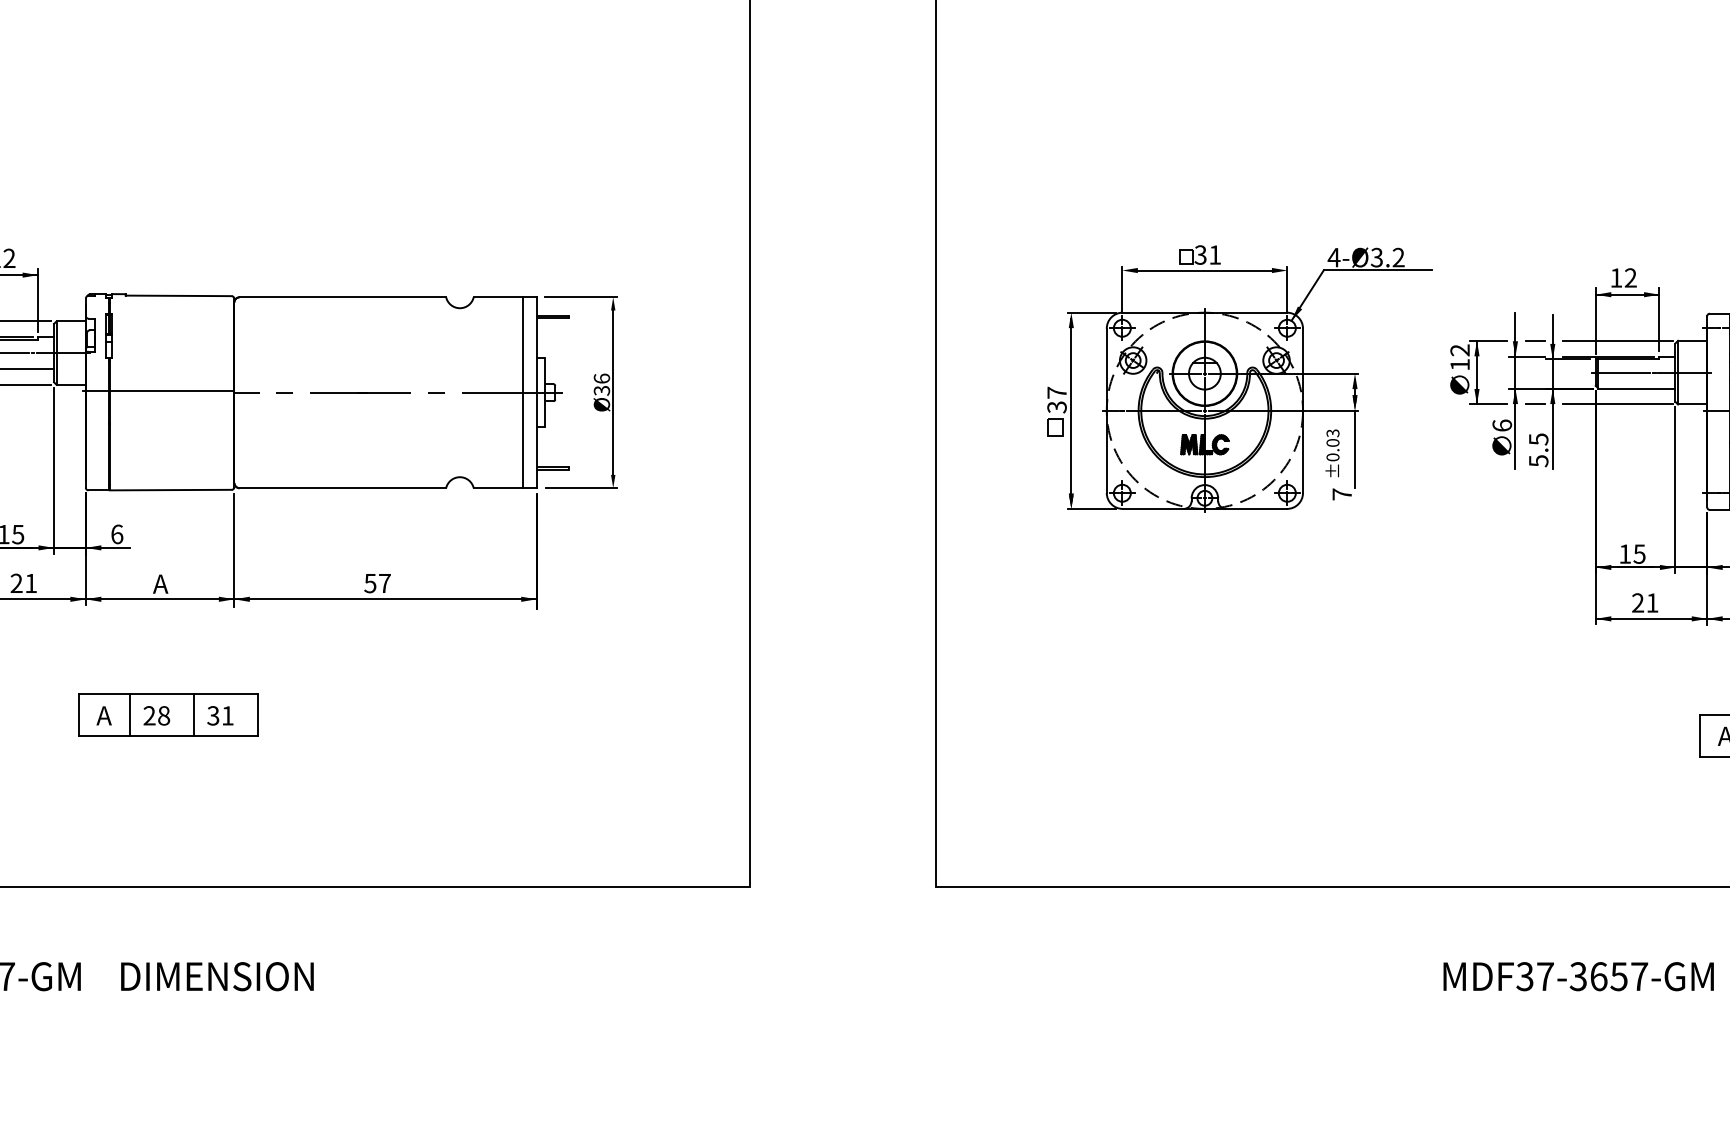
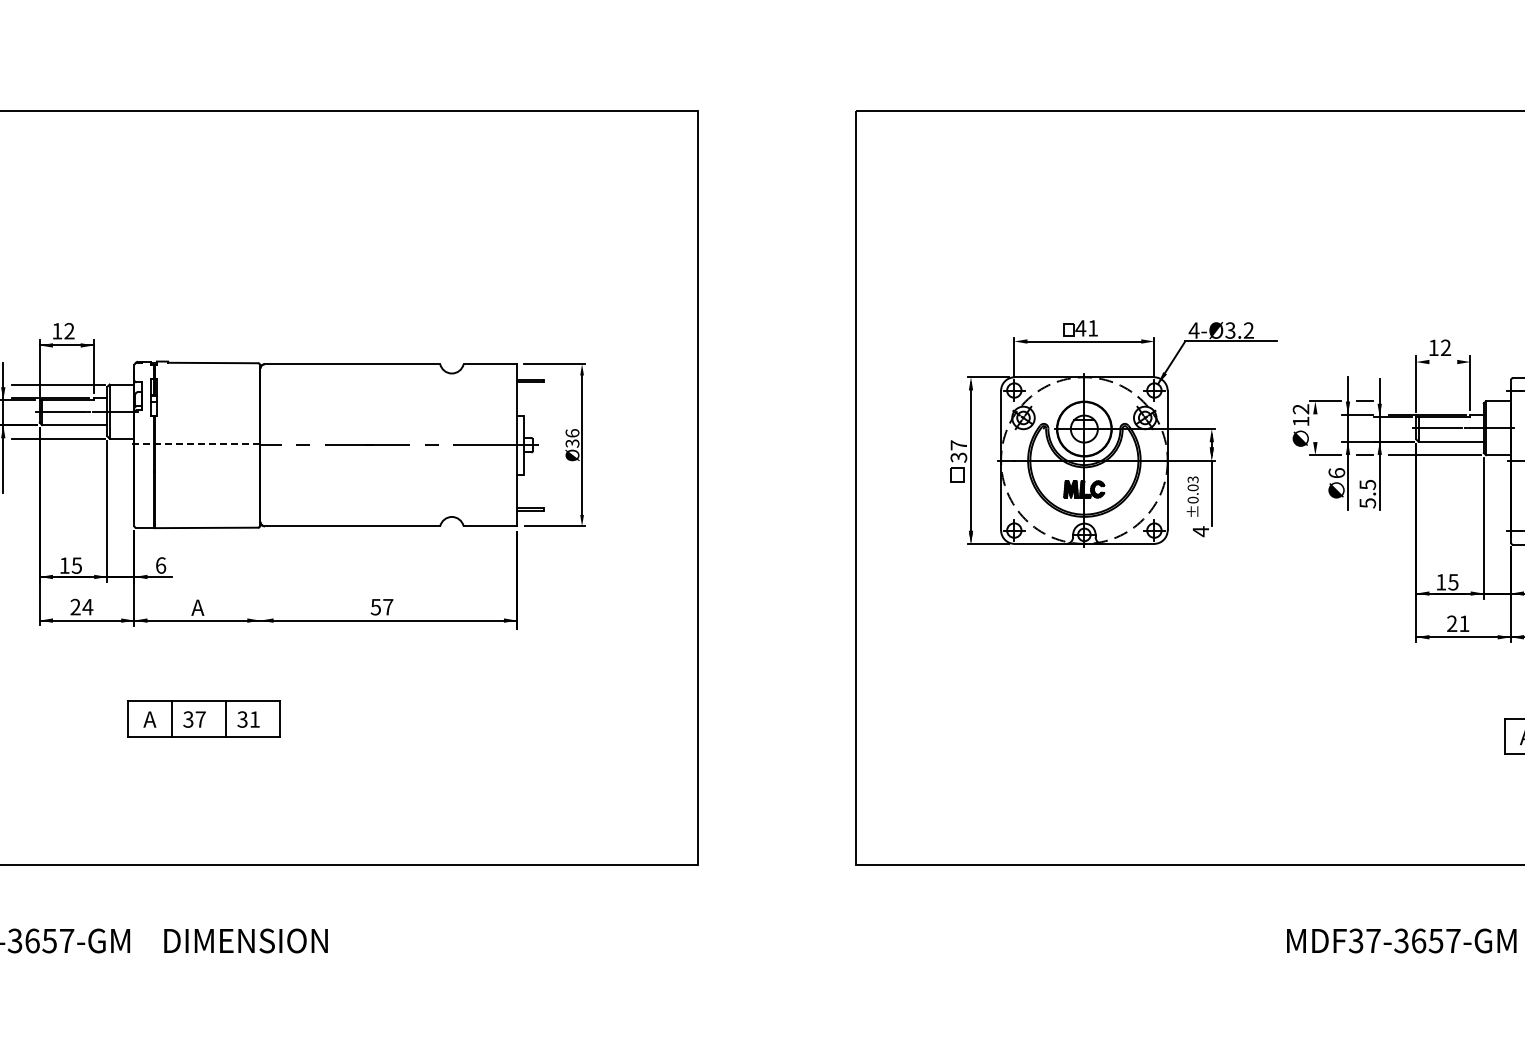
text: (1200, 255) -> (1080, 328), 31 -> 41
line: (1627, 295) -> (1443, 362), removed
line: (1617, 341) -> (1434, 401), removed
line: (1477, 372) -> (1315, 428), removed
line: (159, 390) -> (196, 443), solid -> dashed
line: (523, 393) -> (505, 445), removed
text: (1341, 494) -> (1200, 531), 7 -> 4
line: (234, 550) -> (260, 579), removed
text: (30, 583) -> (87, 607), 21 -> 24
text: (156, 715) -> (194, 719), 28 -> 37

